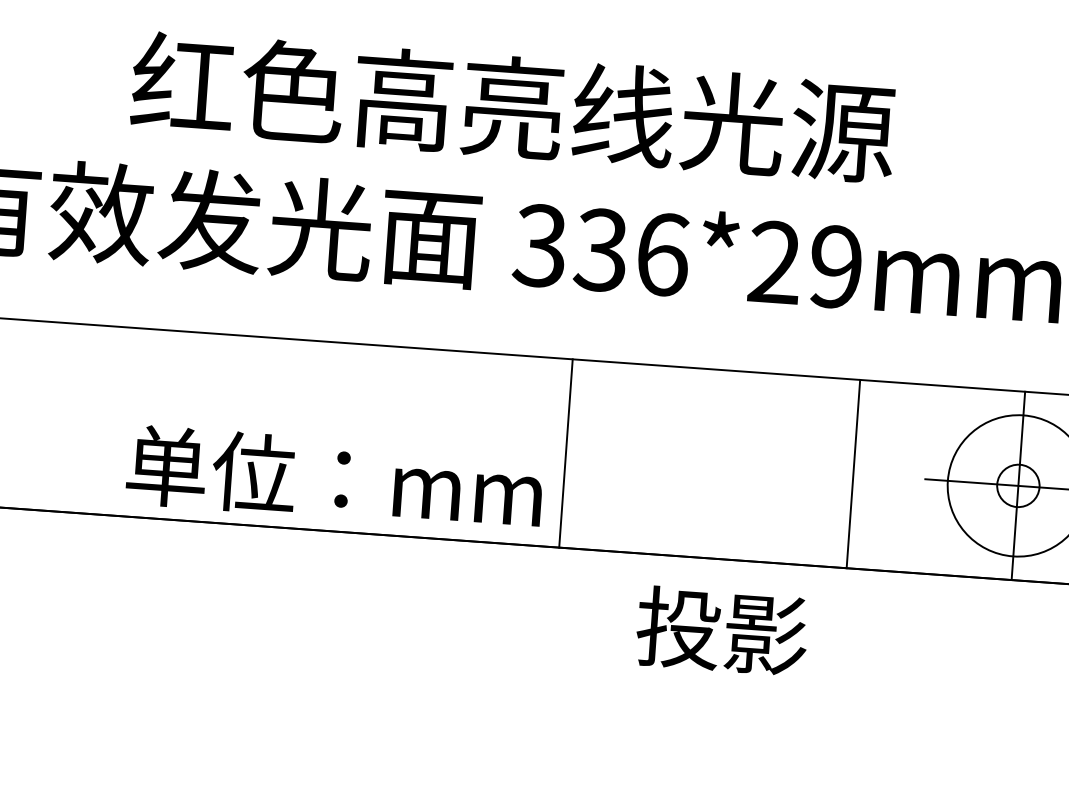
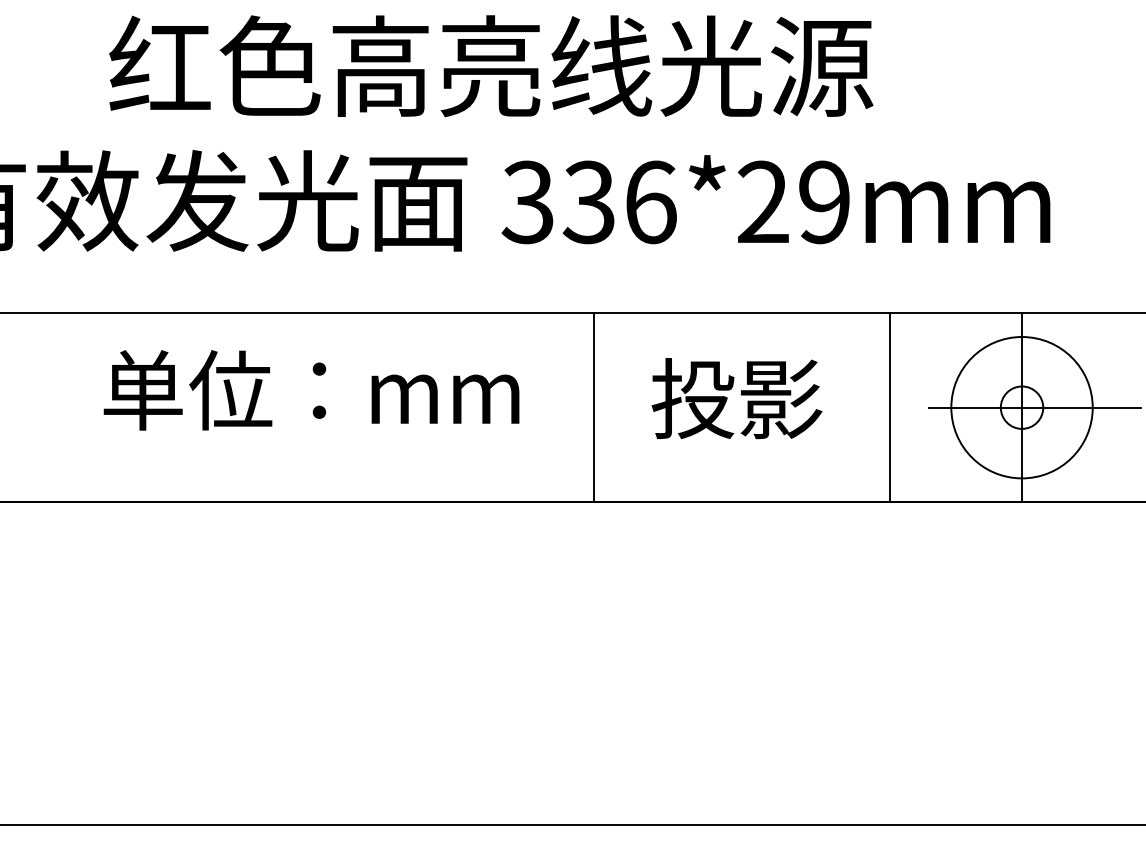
line: (566, 453) -> (594, 407), moved
line: (853, 473) -> (889, 407), moved
text: (334, 478) -> (311, 390), moved
text: (721, 630) -> (736, 398), moved

